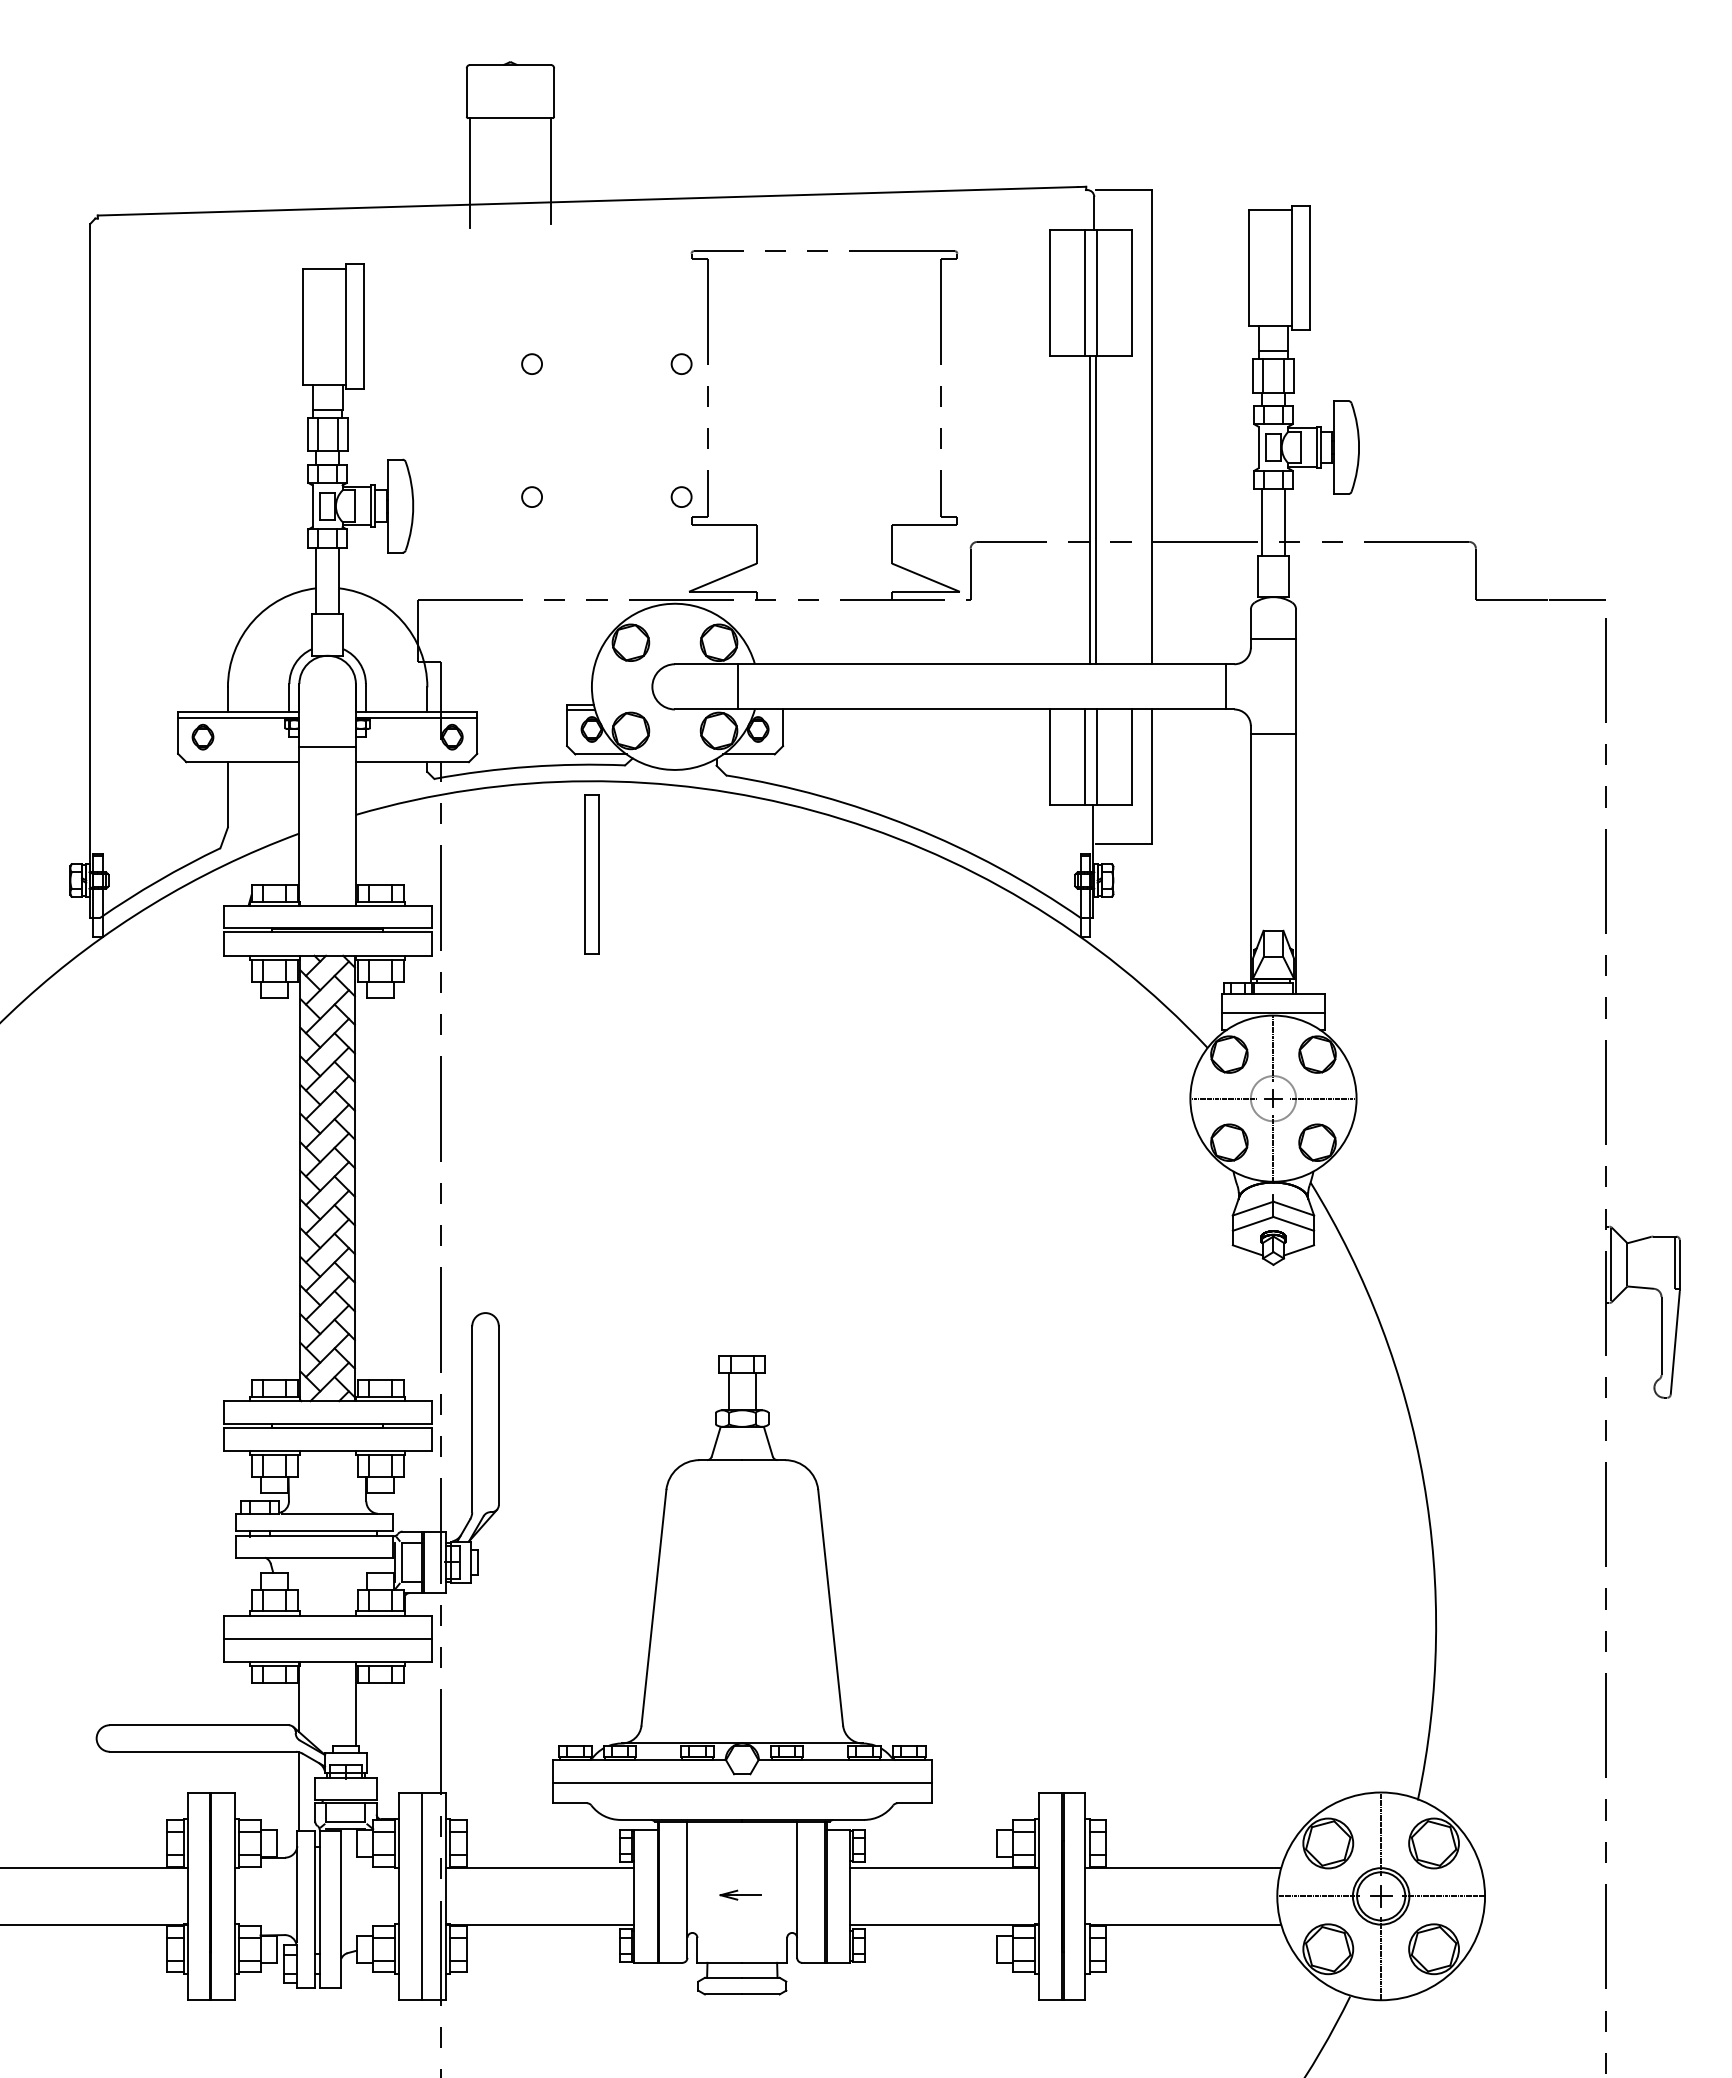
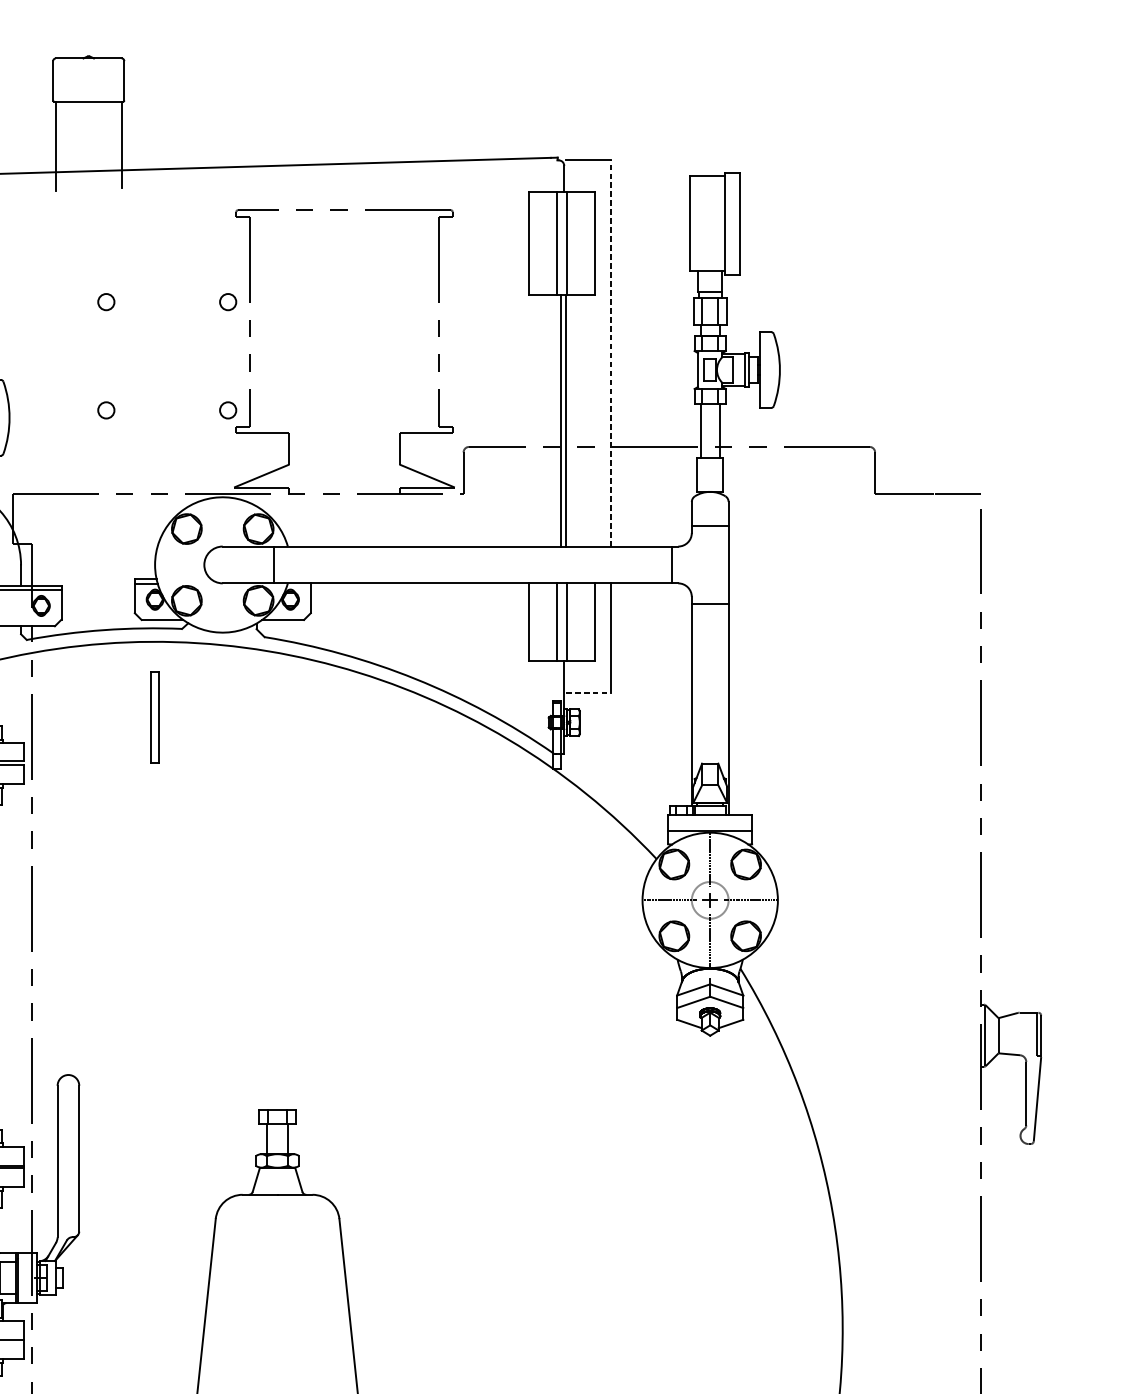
line: (1151, 426) -> (610, 352), solid -> dashed
line: (1124, 844) -> (588, 693), solid -> dashed
part: (591, 874) -> (154, 717), size x0.7

